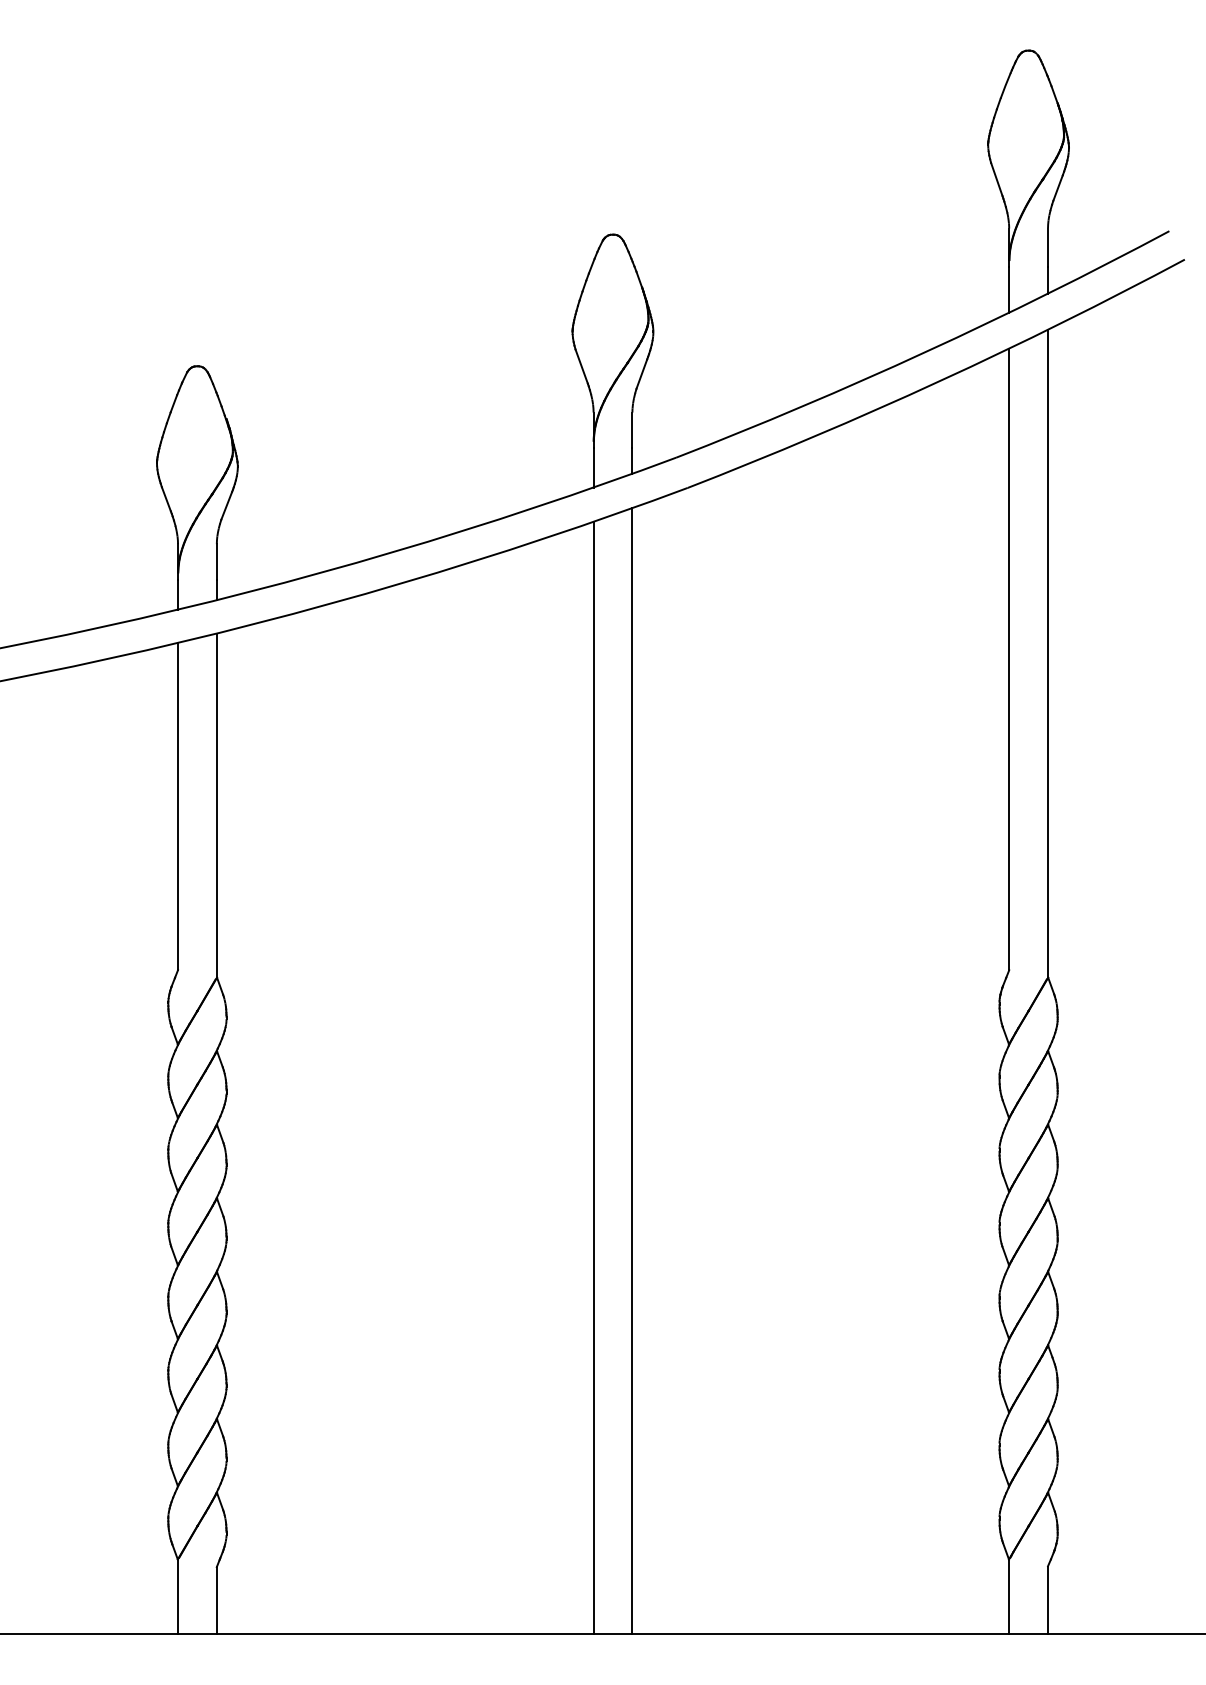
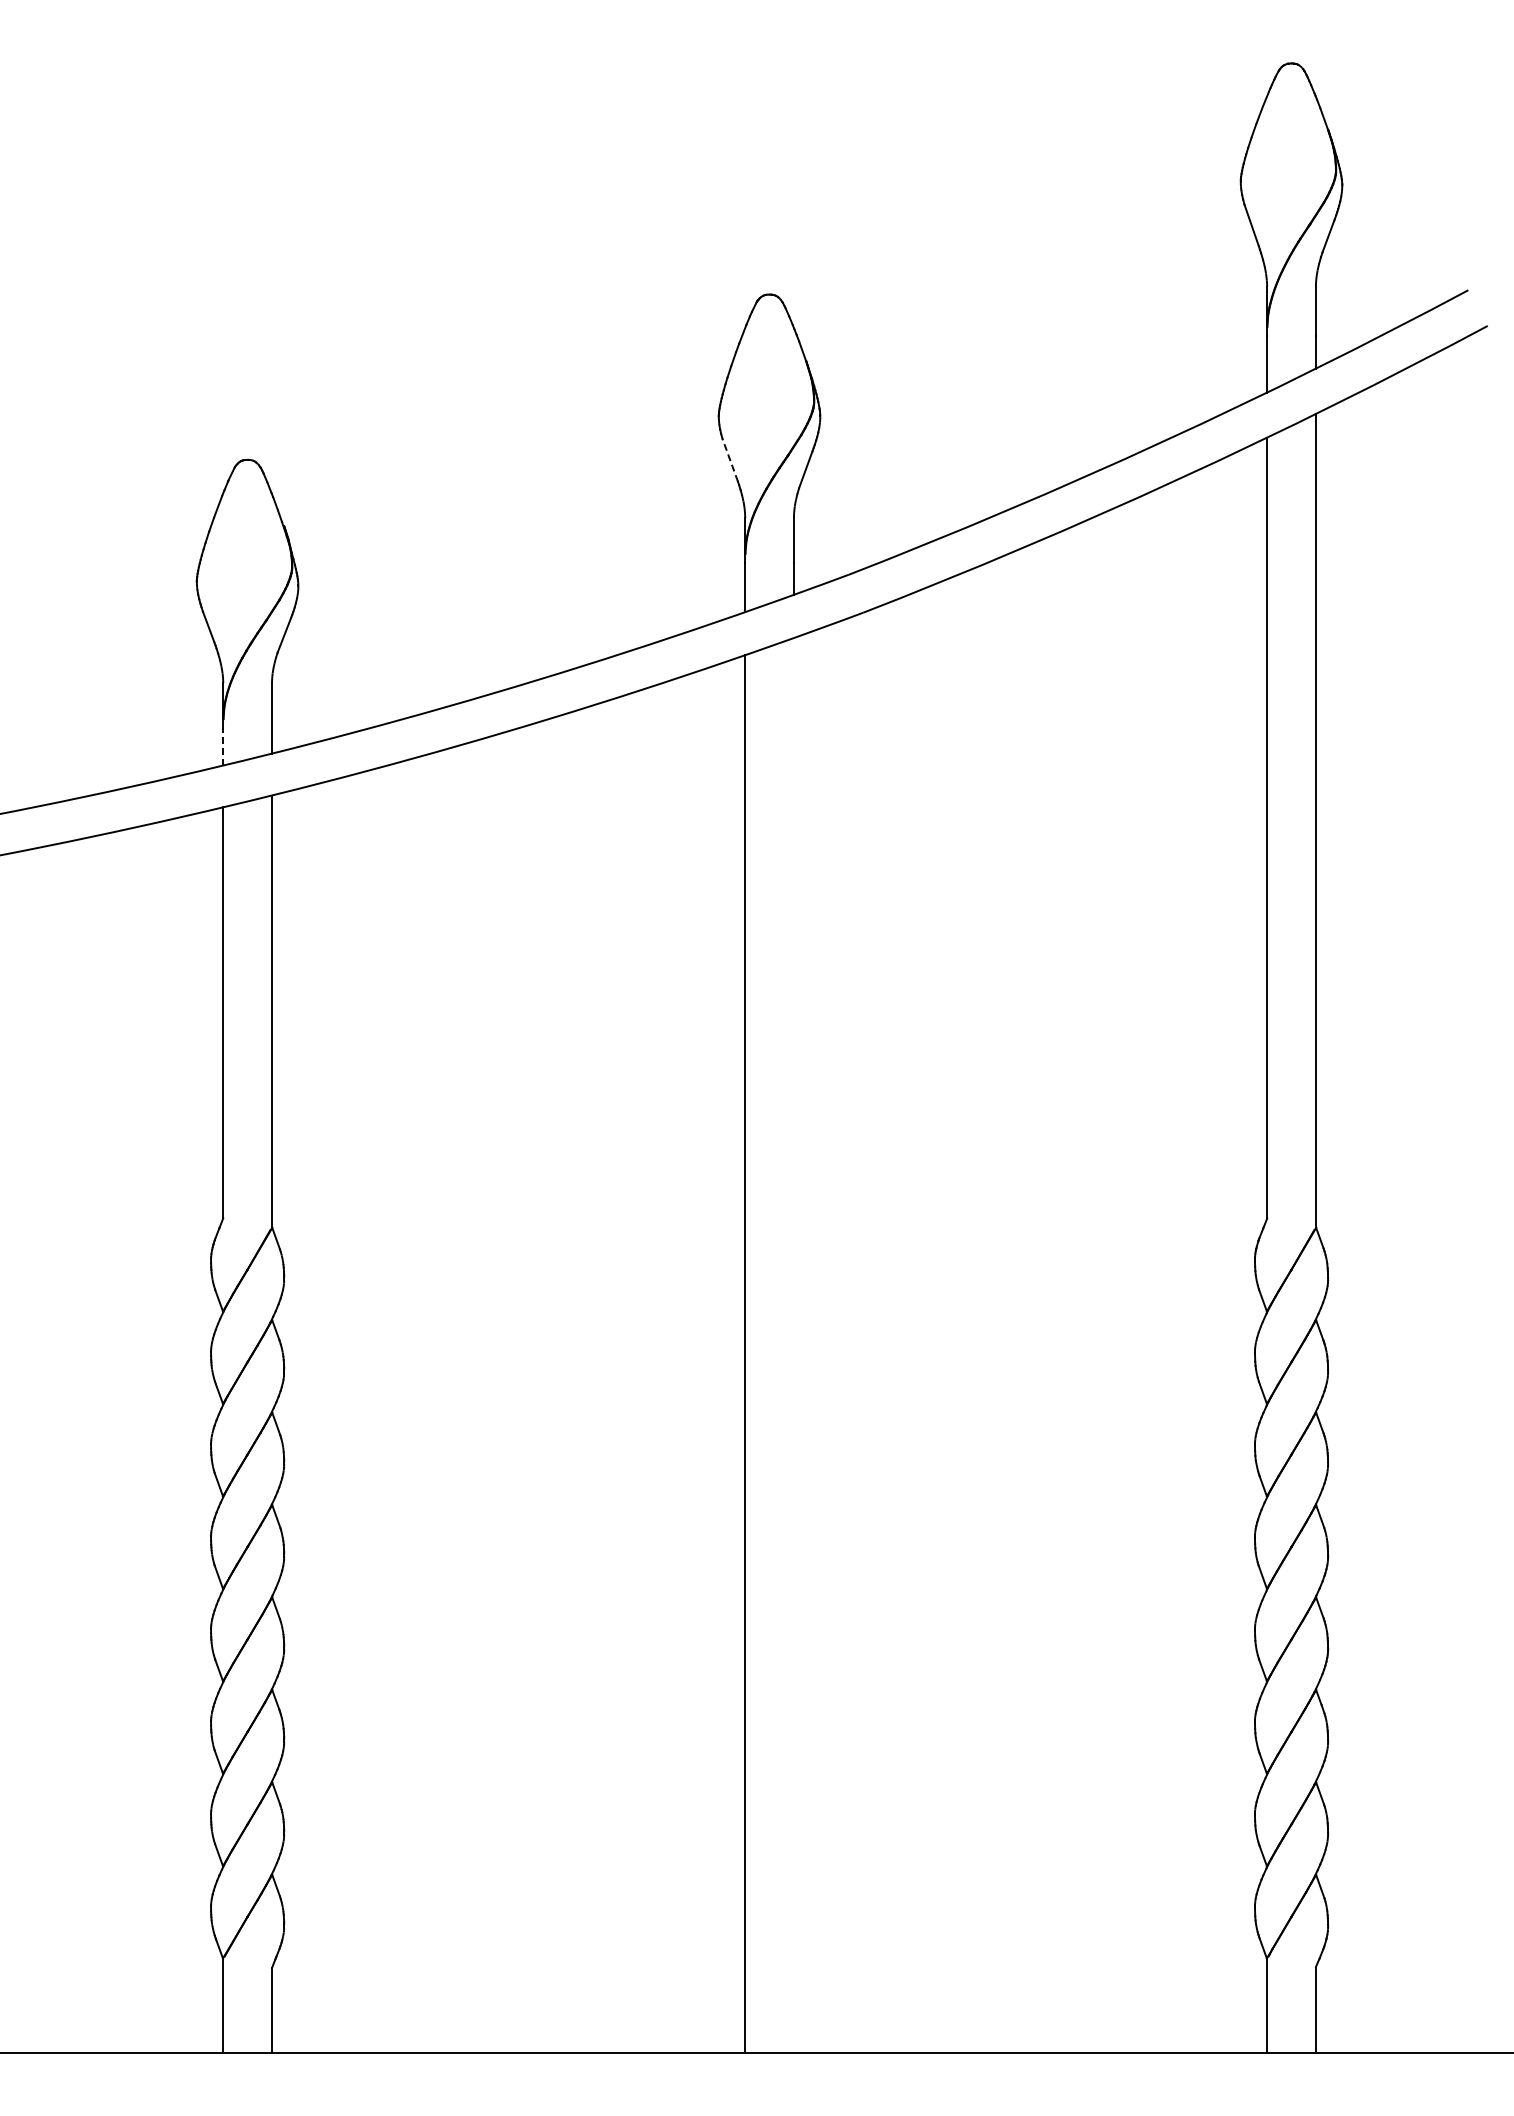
line: (581, 366) -> (730, 460), solid -> dashed
line: (178, 594) -> (223, 746), solid -> dashed
line: (632, 1071) -> (793, 1345), removed

